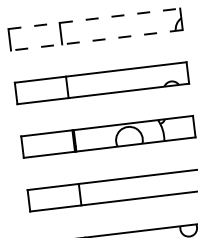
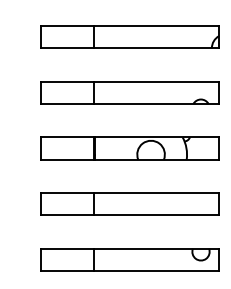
line: (94, 18) -> (130, 25), dashed -> solid
line: (96, 40) -> (129, 48), dashed -> solid

